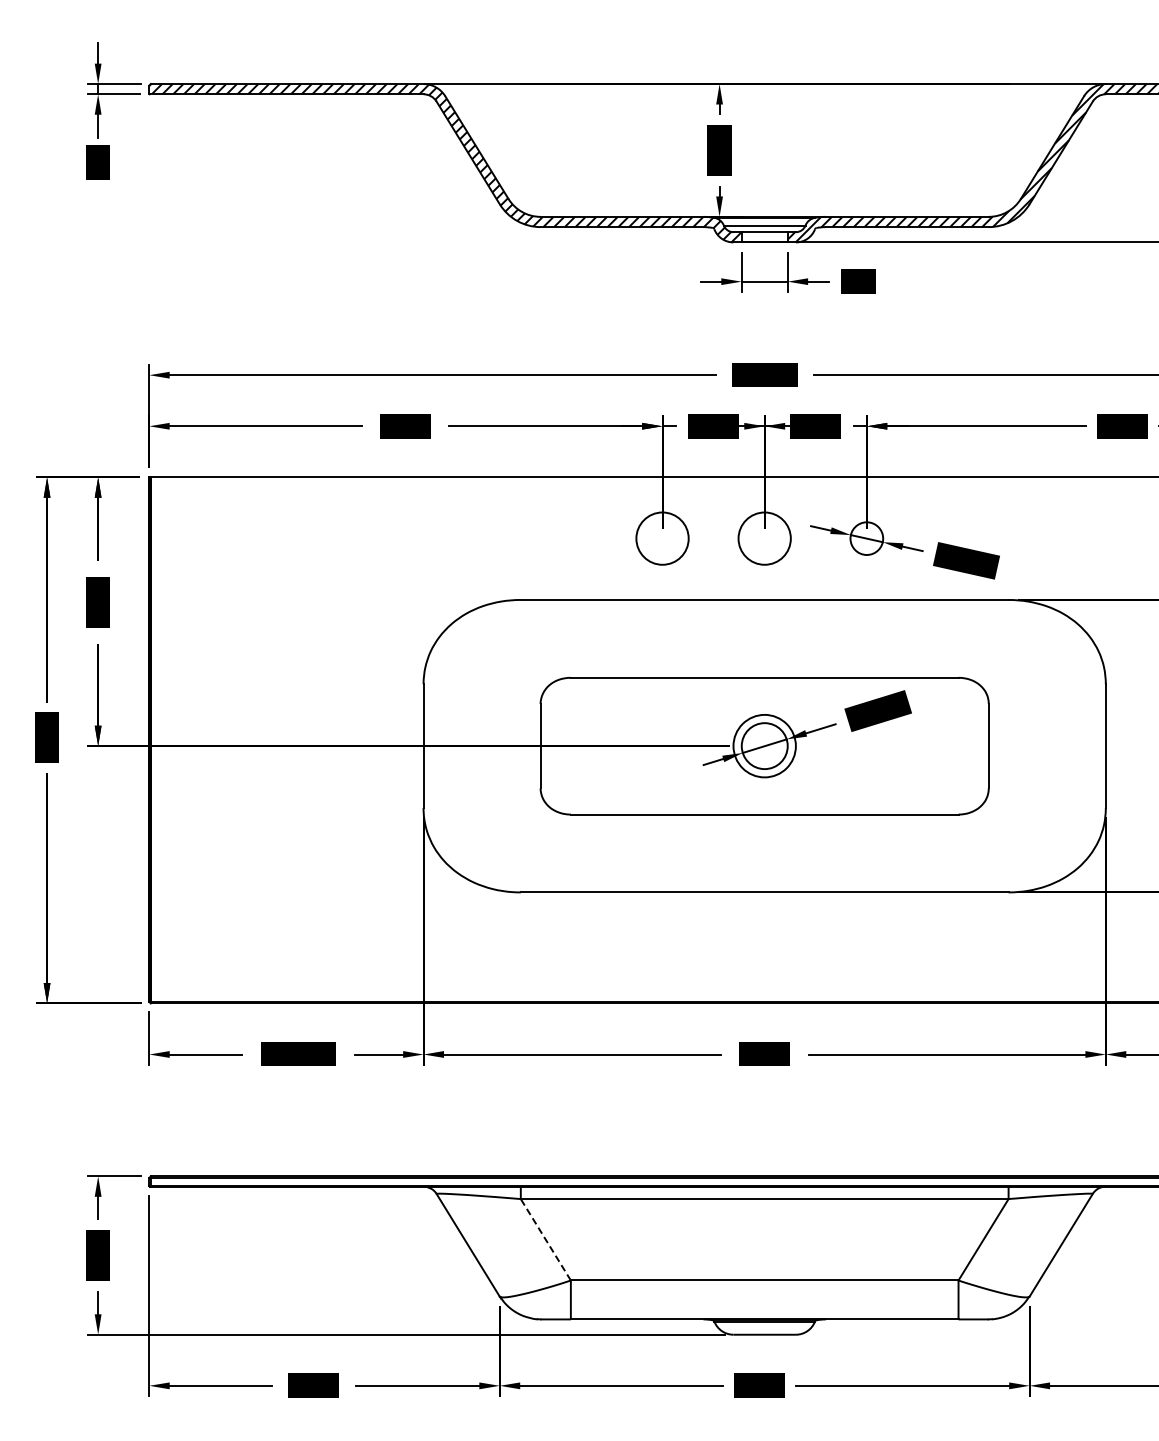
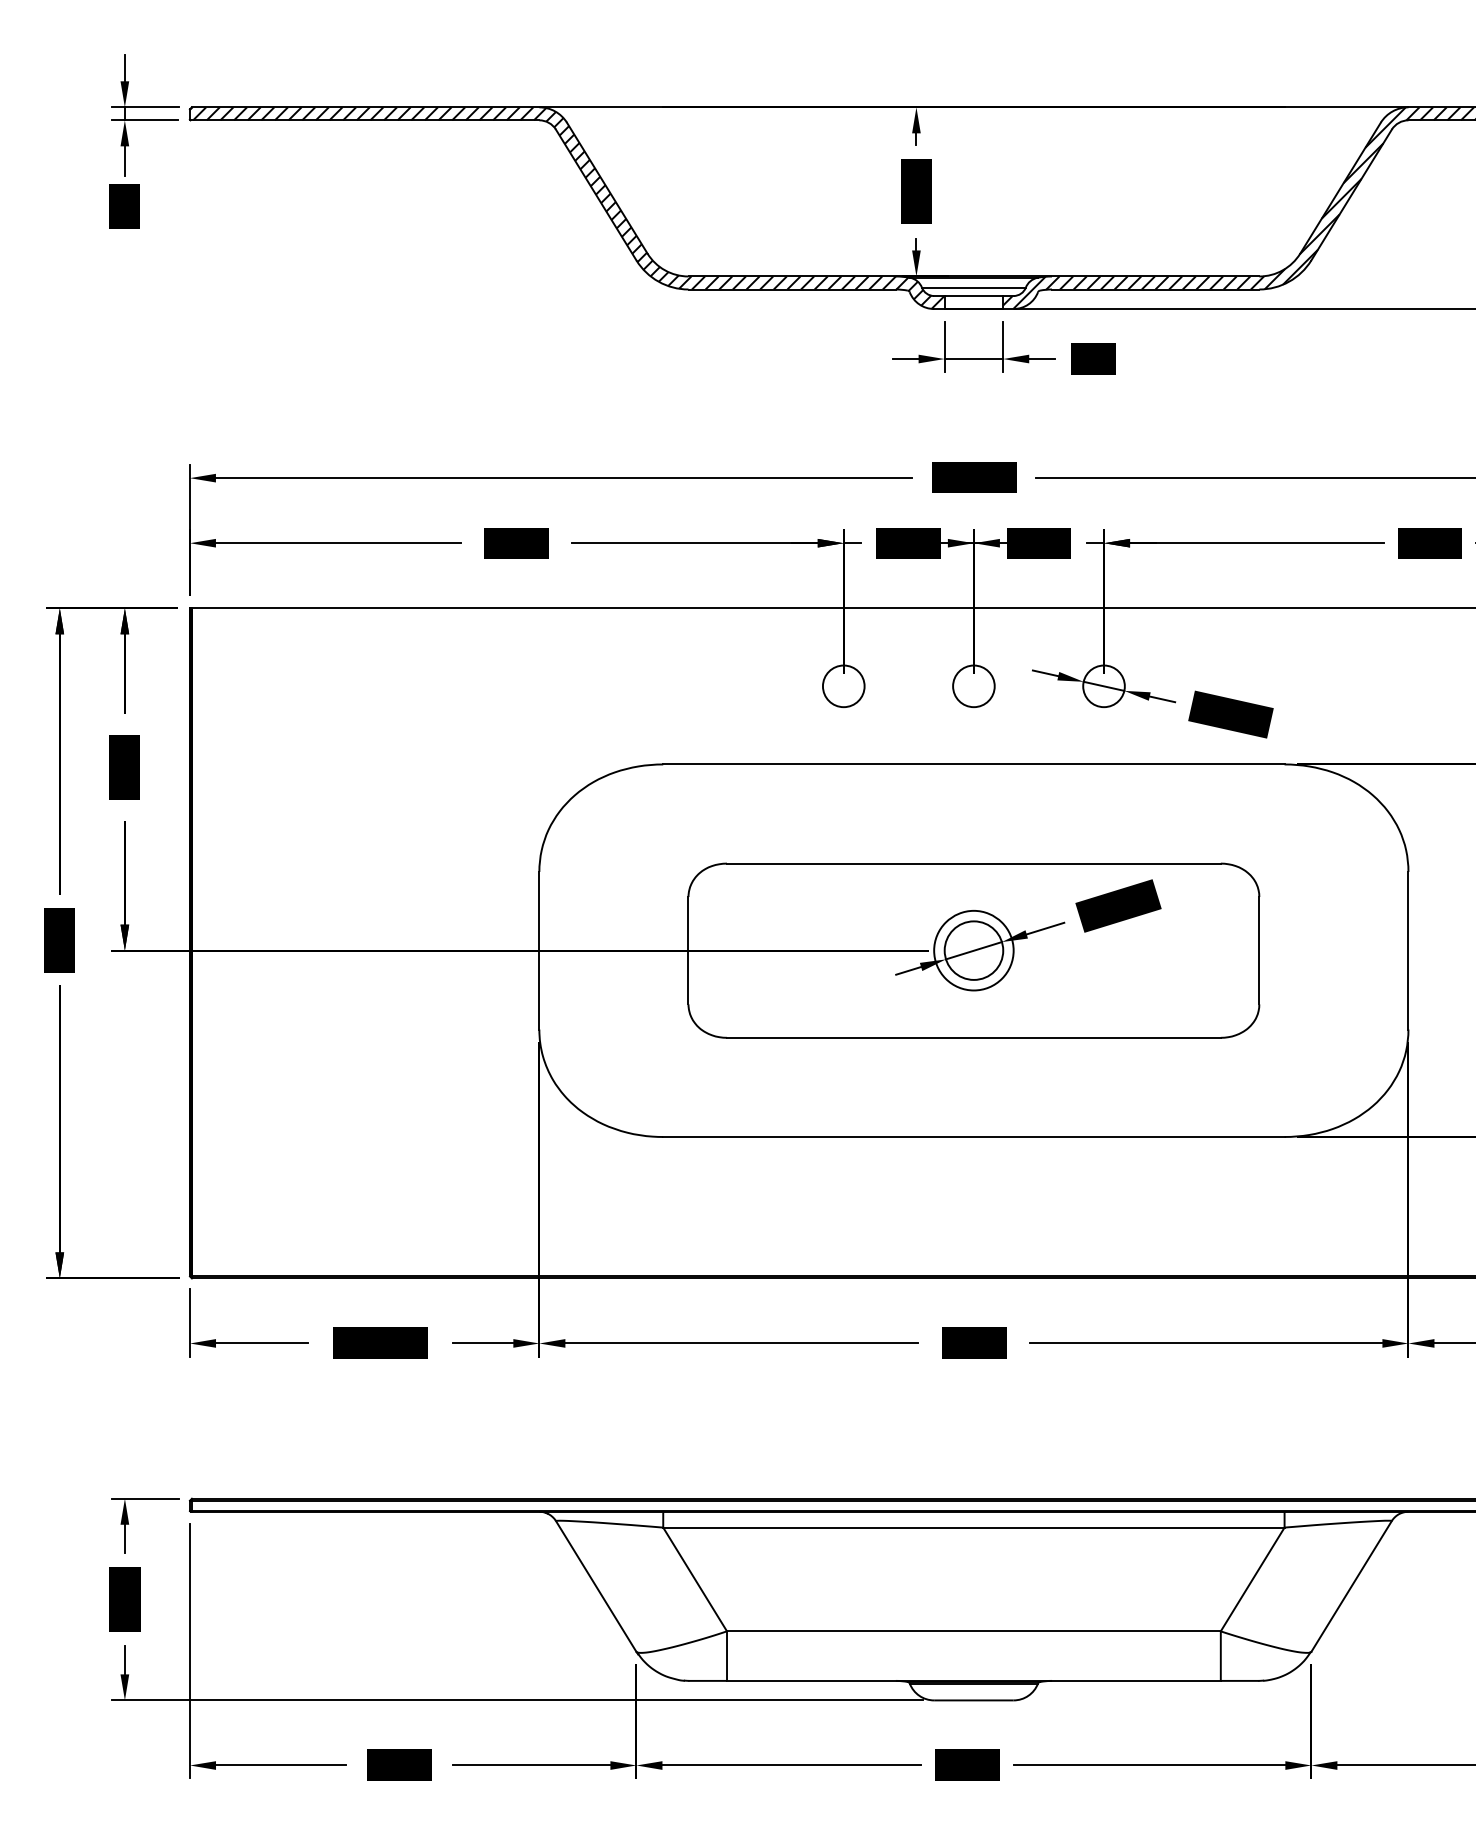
circle: (662, 538) -> (843, 686), size x0.62
circle: (764, 538) -> (973, 686), size x0.62
line: (545, 1239) -> (694, 1579), dashed -> solid

